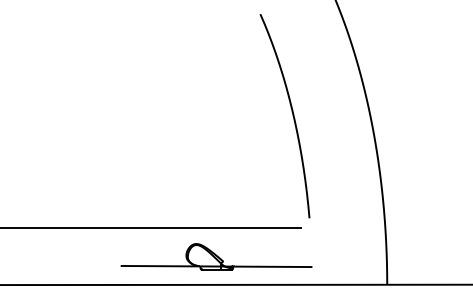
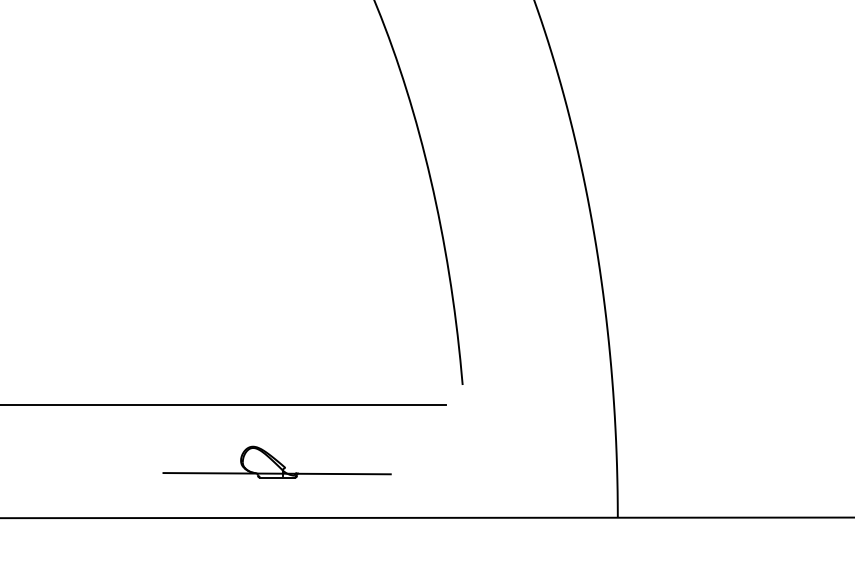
part: (216, 256) -> (277, 461), size x0.6

